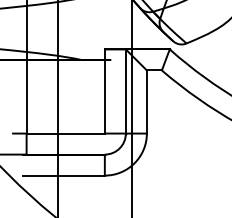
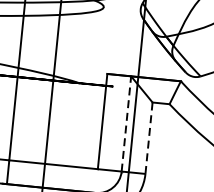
line: (125, 91) -> (125, 123), solid -> dashed
line: (146, 102) -> (148, 138), solid -> dashed

